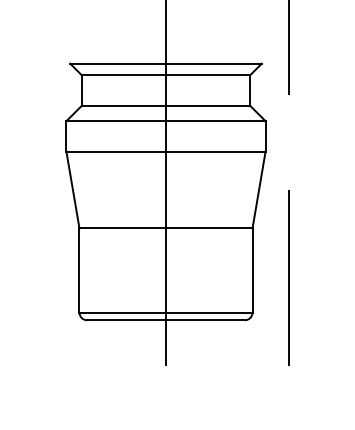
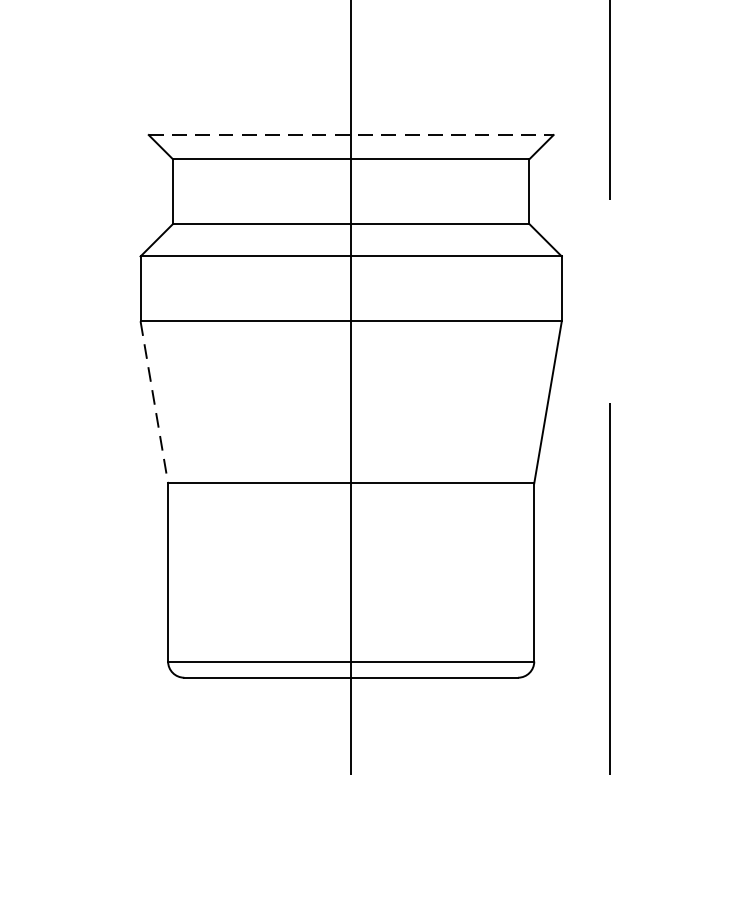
line: (166, 63) -> (352, 134), solid -> dashed
line: (72, 190) -> (153, 403), solid -> dashed

